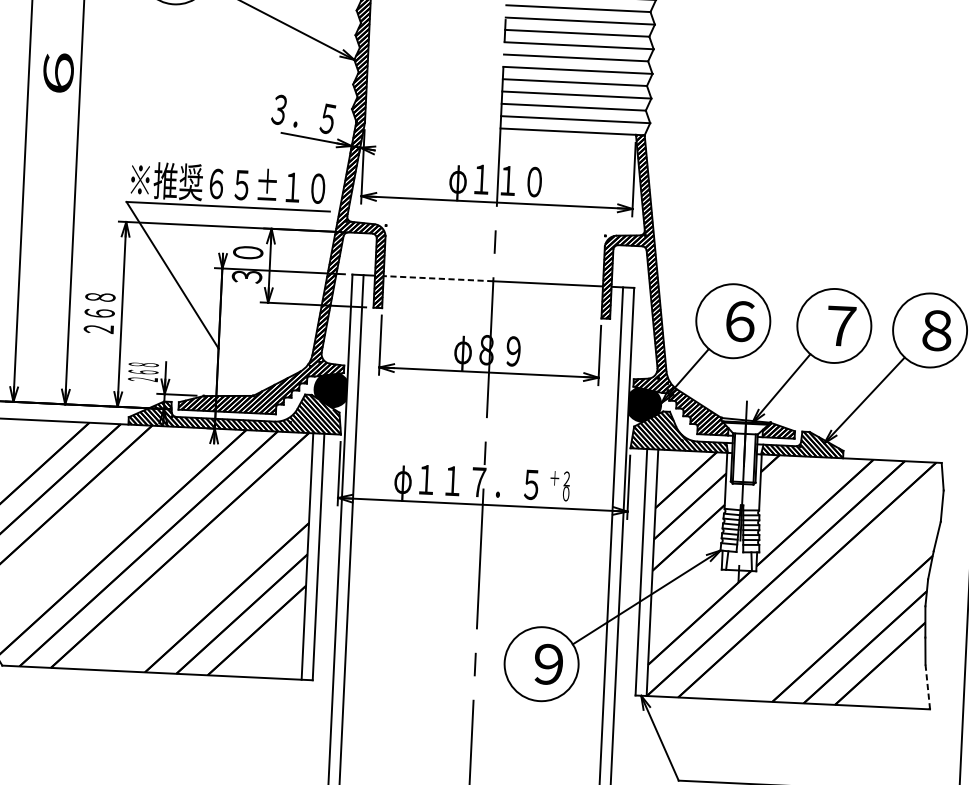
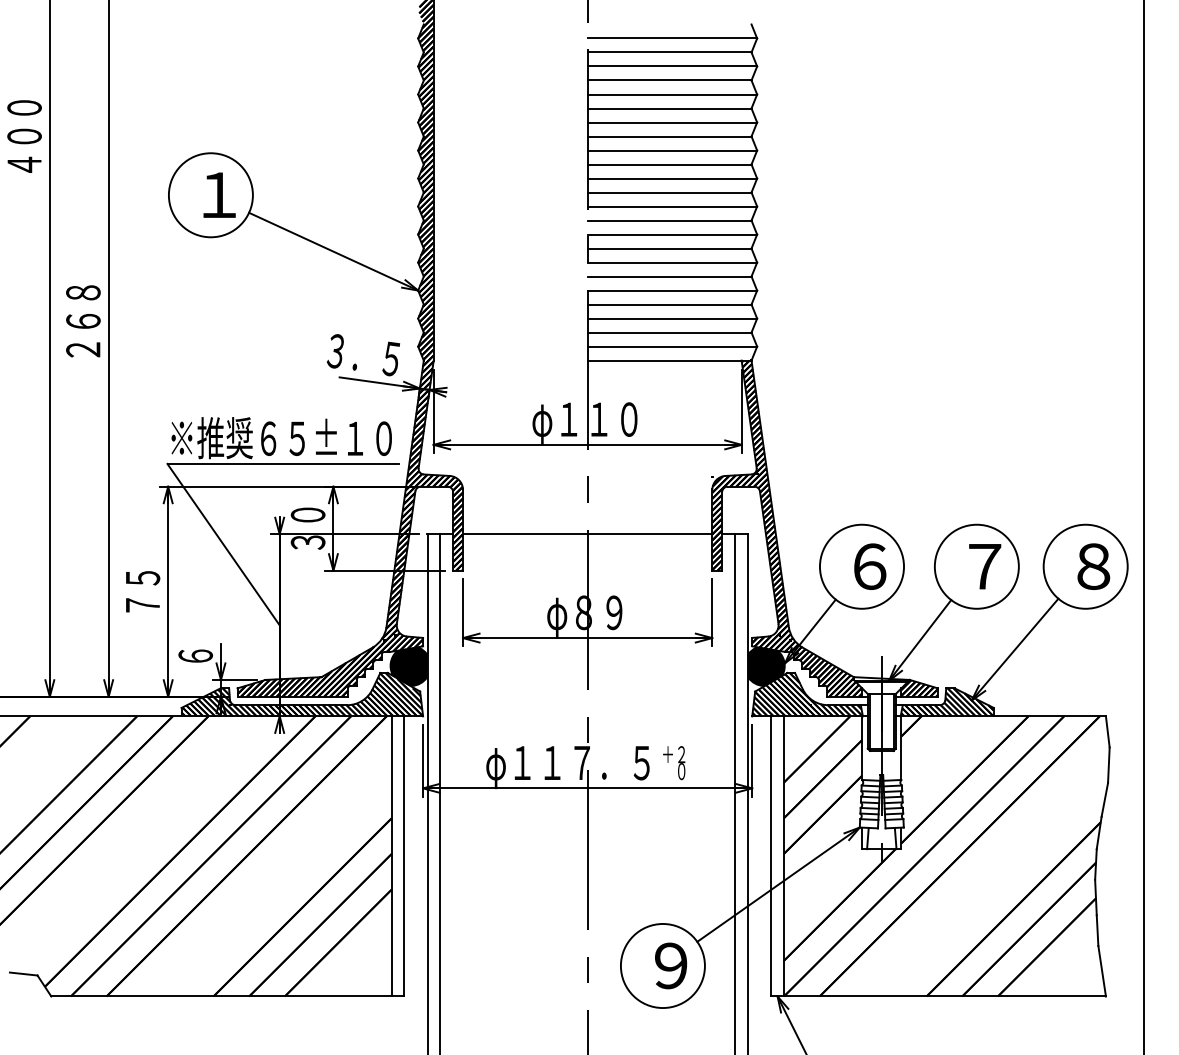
text: (58, 73) -> (83, 321), ６ -> ２６８
line: (437, 278) -> (524, 534), dashed -> solid
text: (99, 313) -> (142, 591), ２６８ -> ７５
text: (143, 371) -> (195, 655), ２６８ -> ６
line: (928, 687) -> (1102, 971), dashed -> solid

